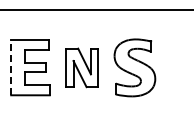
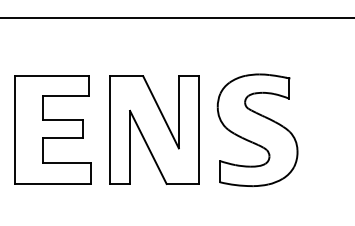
line: (11, 67) -> (15, 129), dashed -> solid
part: (81, 67) -> (152, 129), size x1.43

